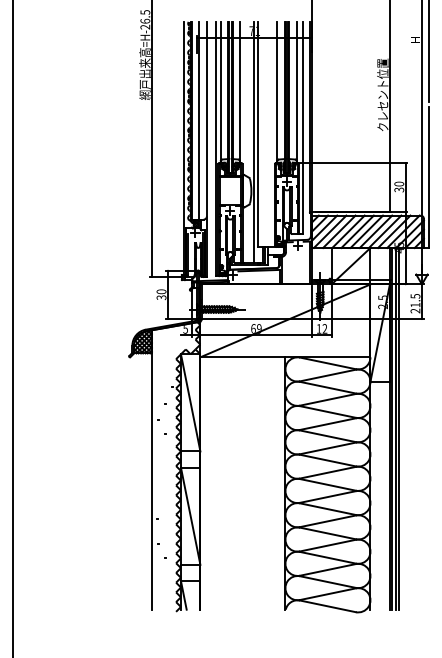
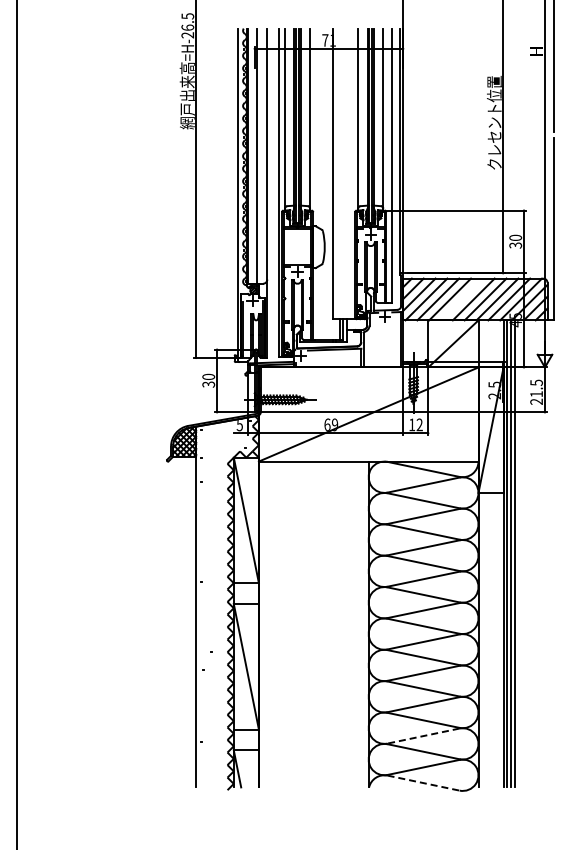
line: (253, 142) -> (327, 184), removed
line: (357, 231) -> (461, 299), removed
line: (327, 570) -> (423, 736), solid -> dashed
line: (327, 606) -> (423, 783), solid -> dashed

